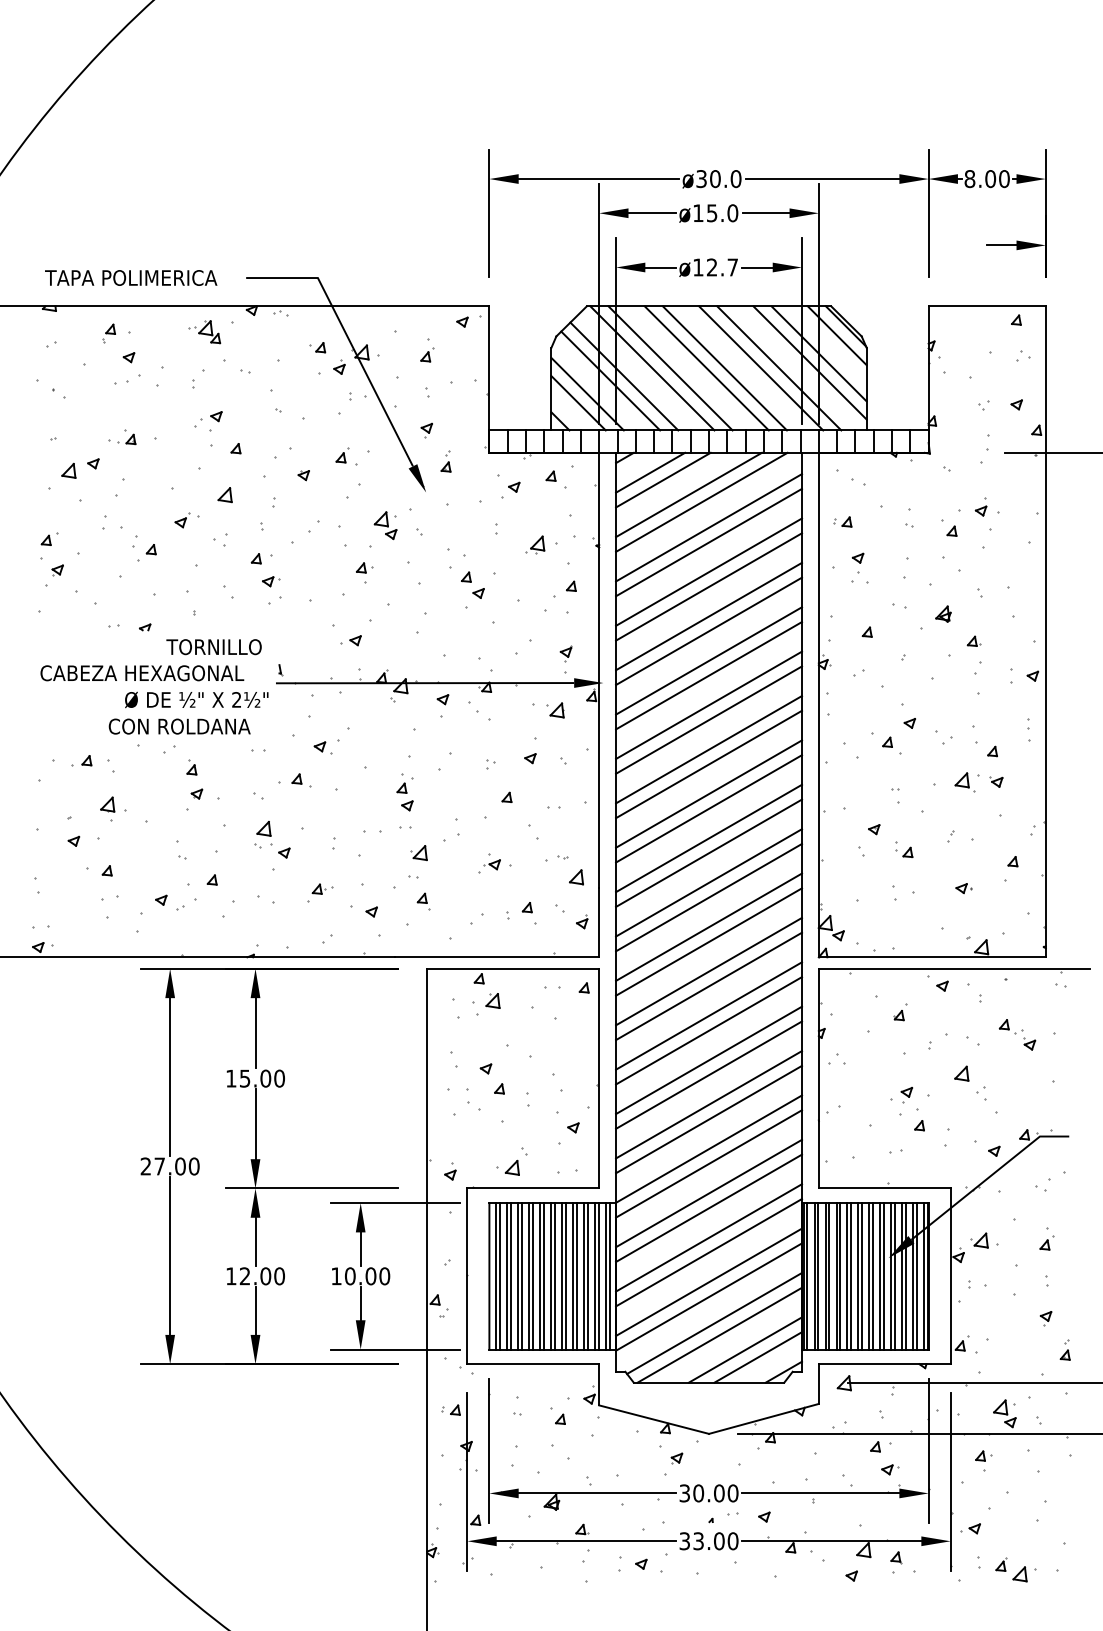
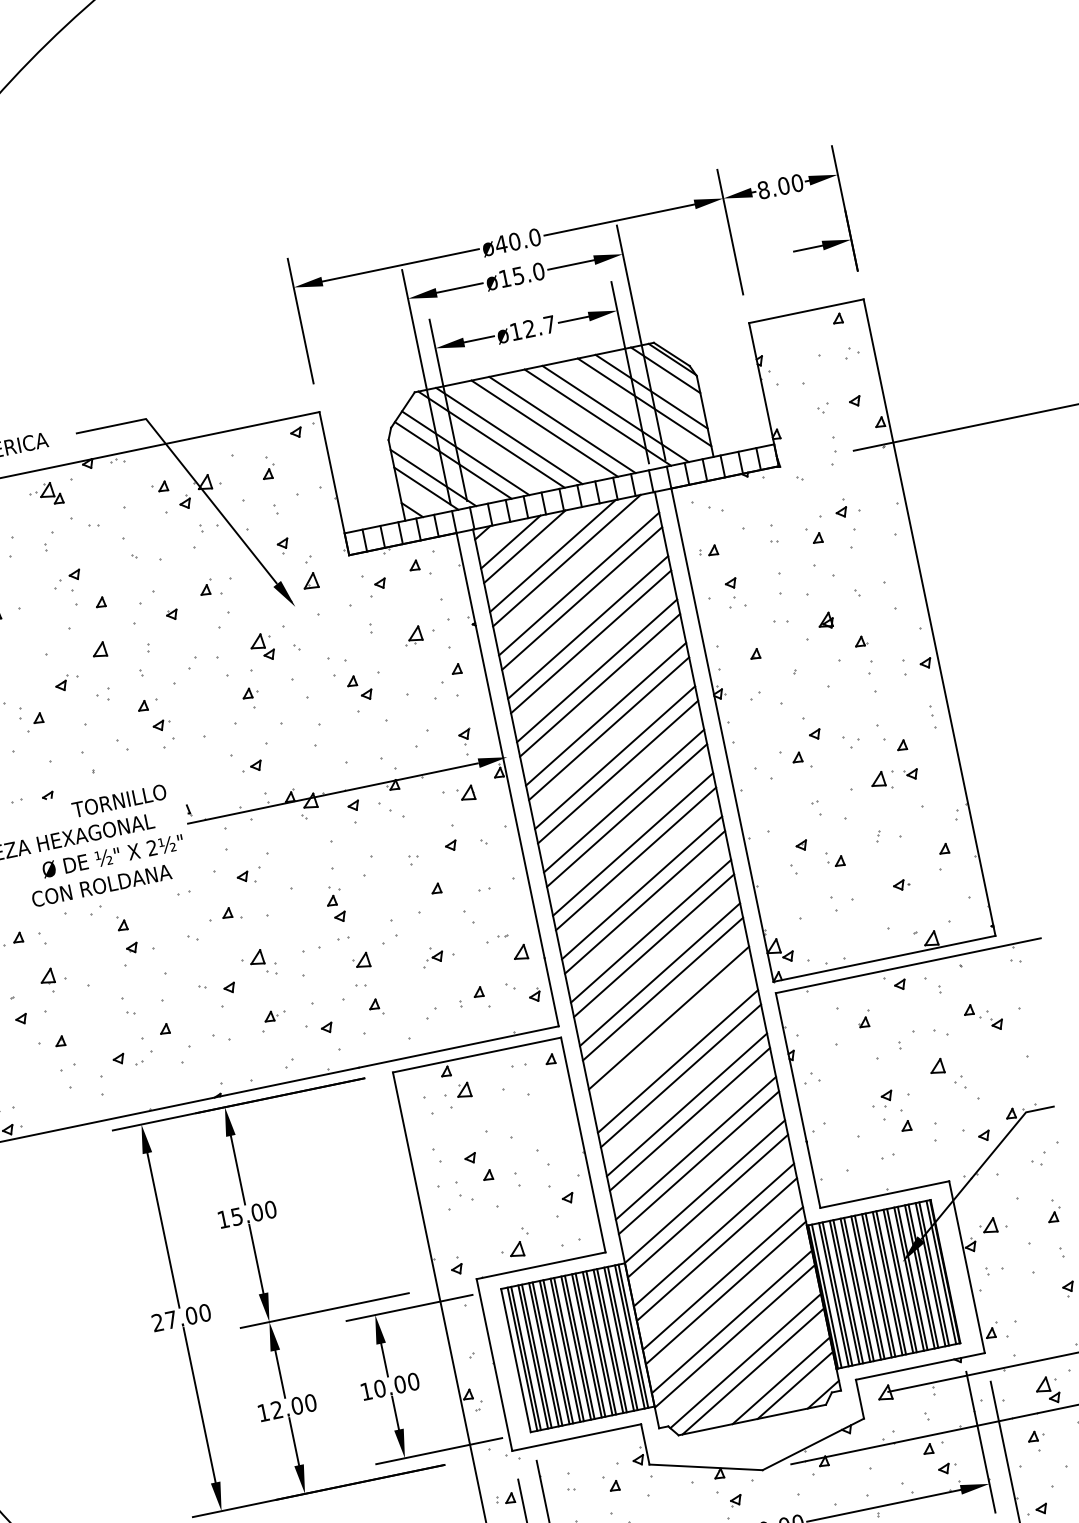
text: (701, 179) -> (501, 244), ø30.0 -> ø40.0
part: (445, 461) -> (308, 572), size x1.6
part: (264, 832) -> (257, 961), moved
line: (709, 986) -> (672, 1032), removed

